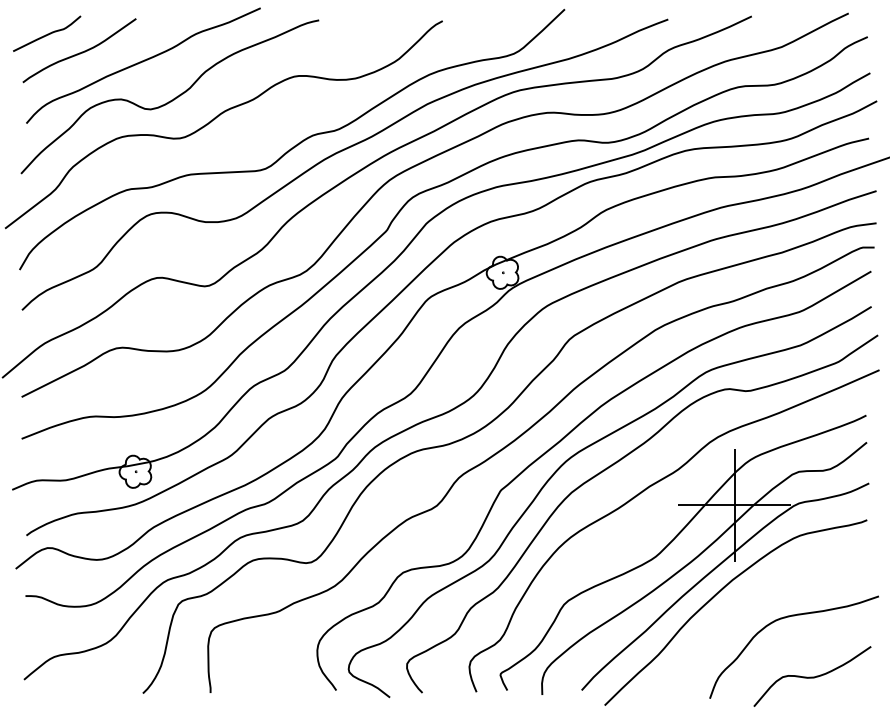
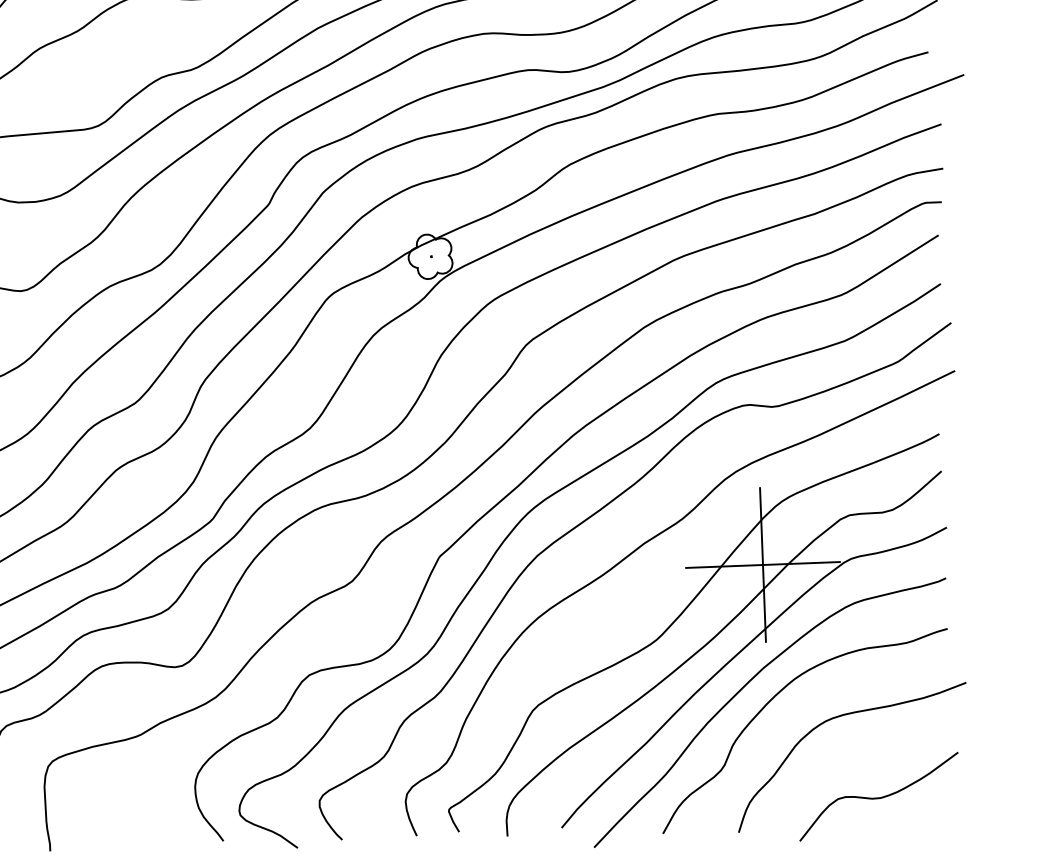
curve: (738, 603) -> (773, 699), added

